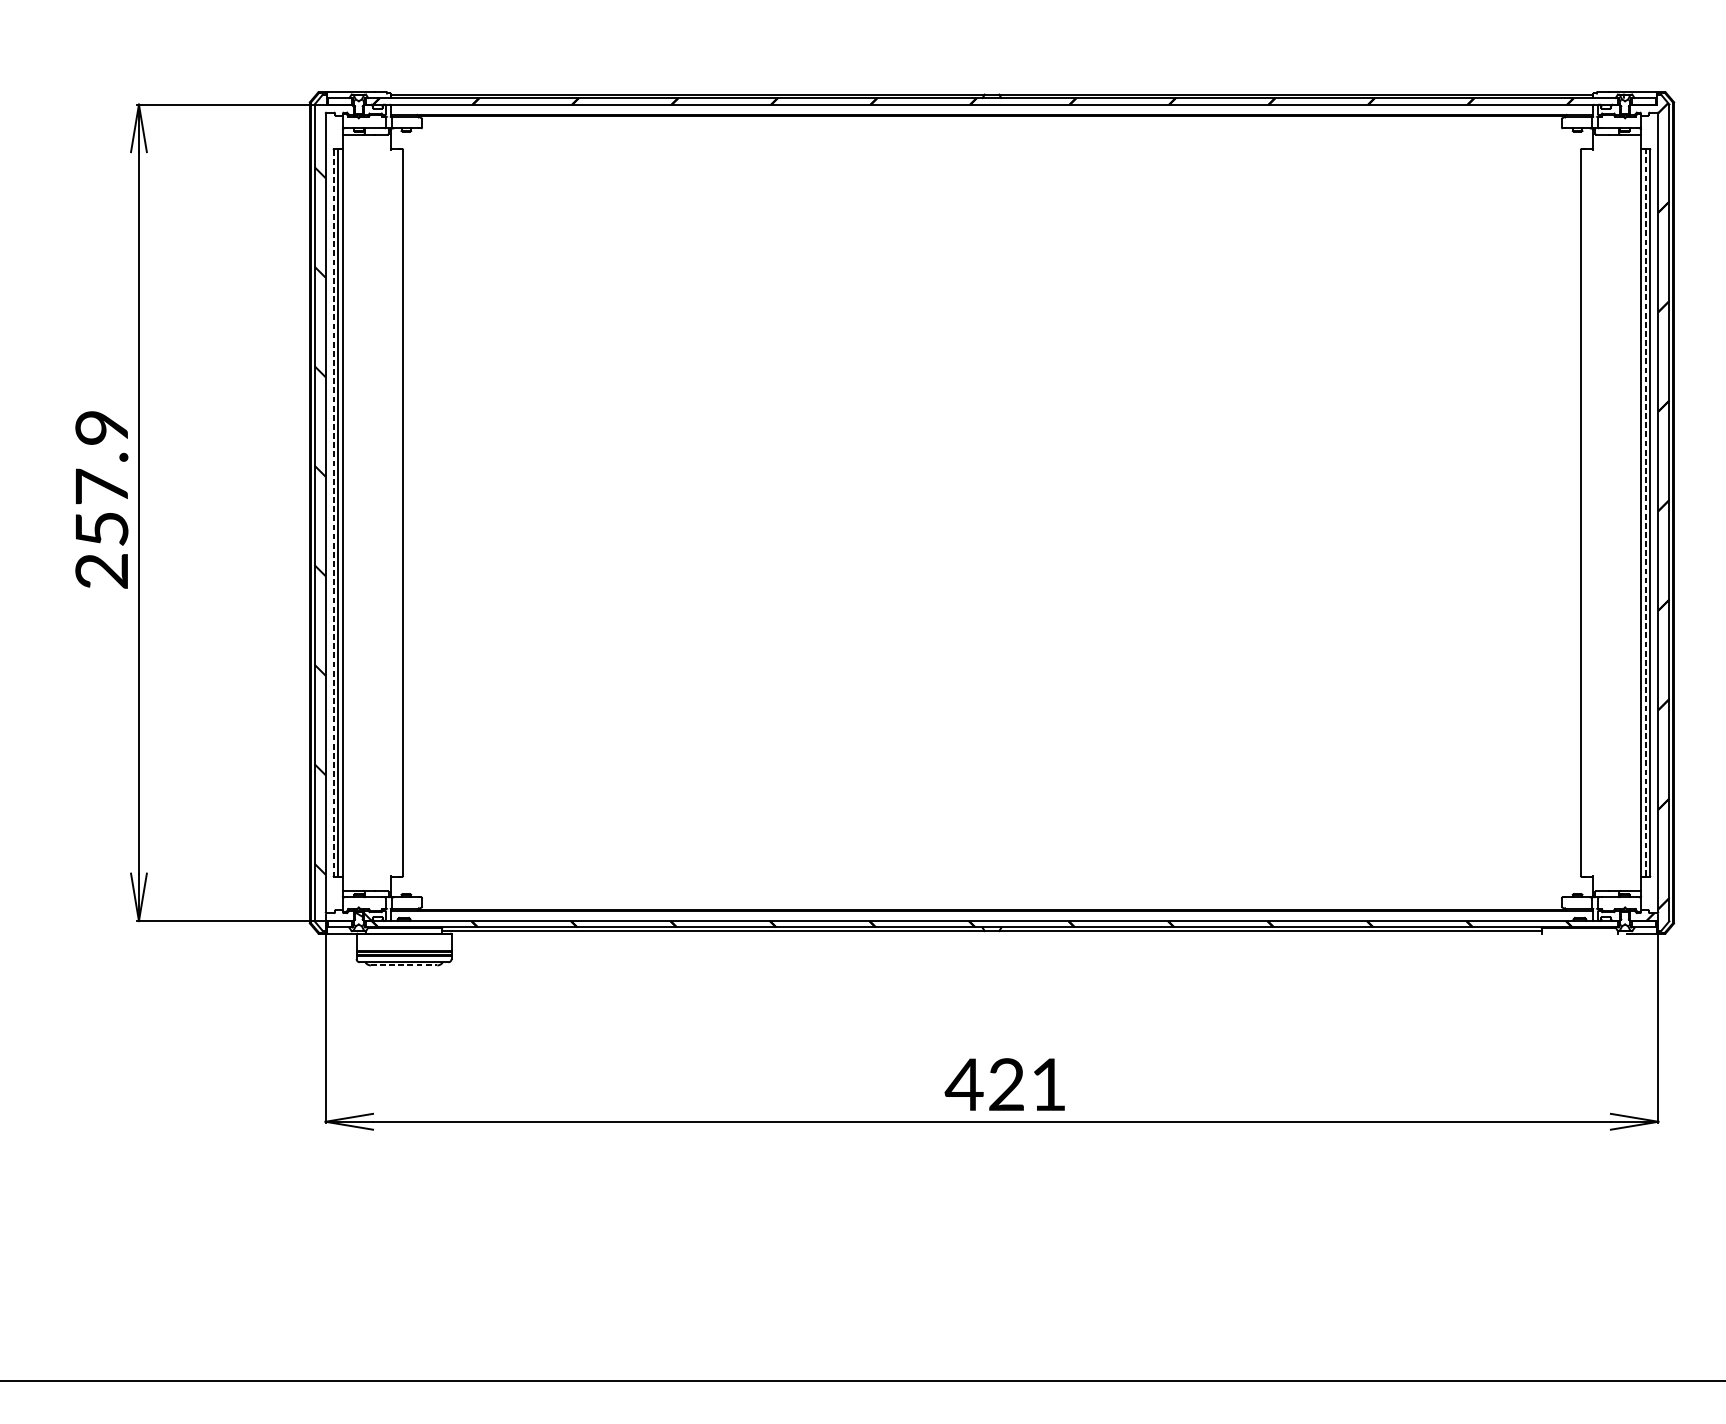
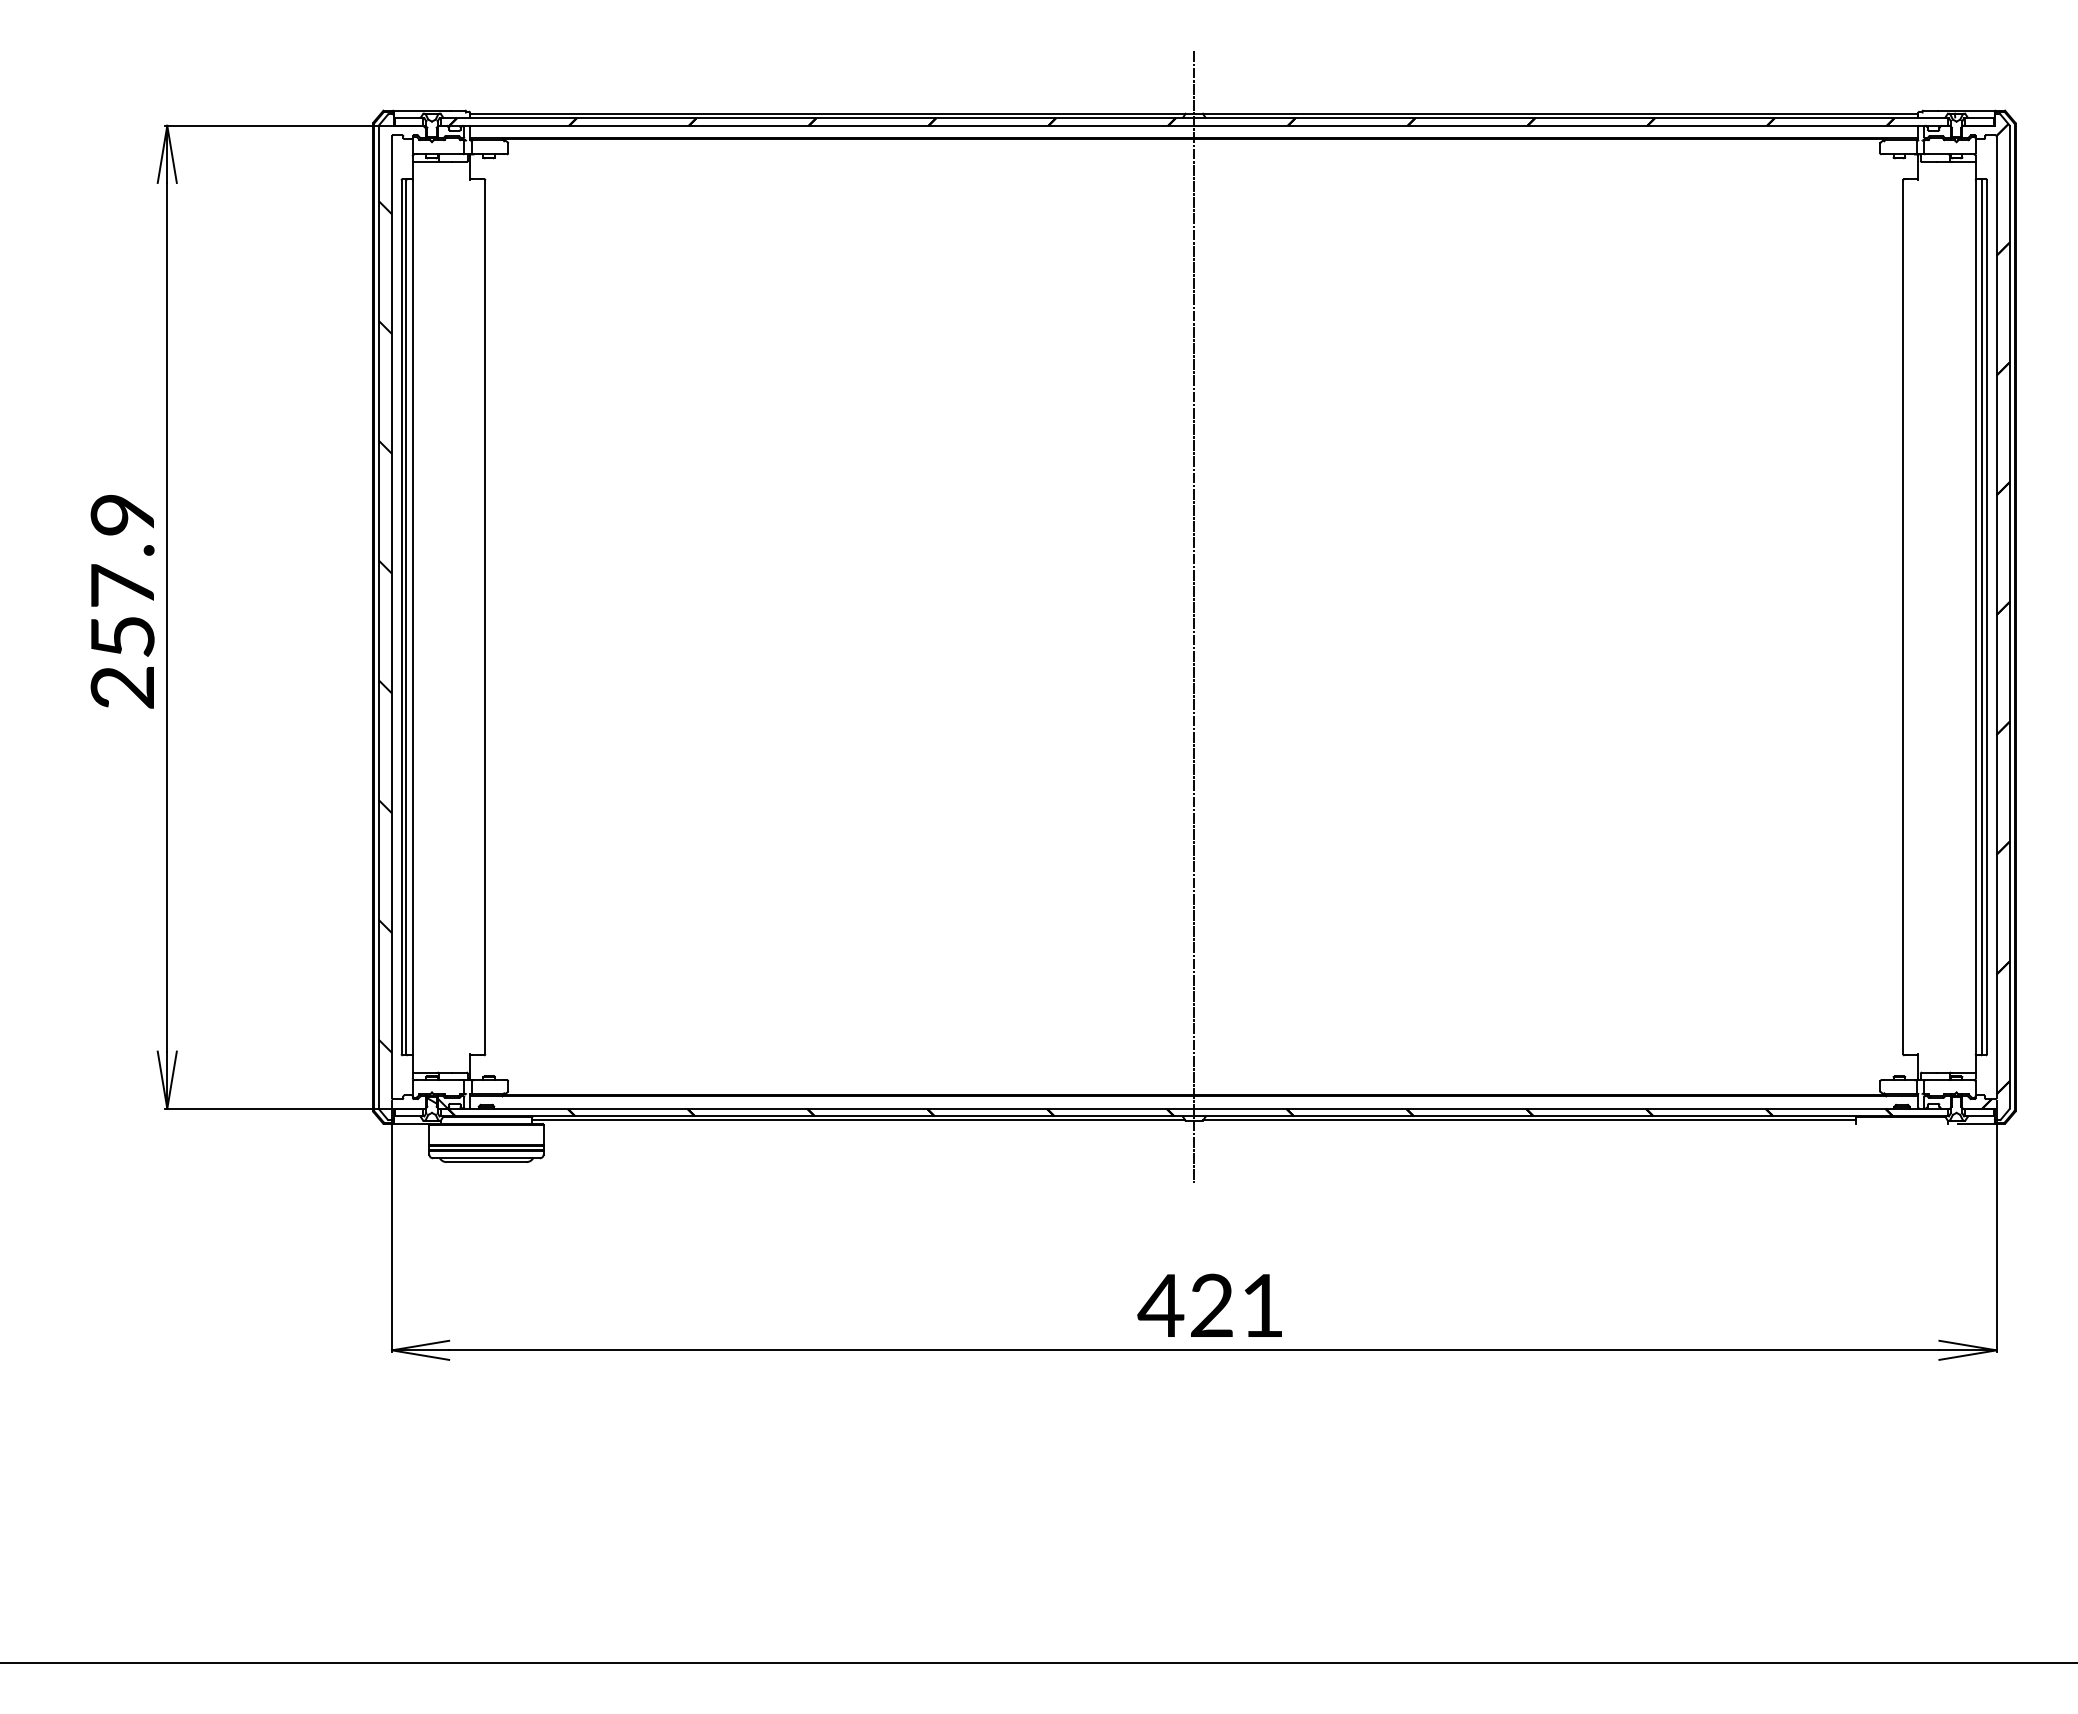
line: (333, 513) -> (401, 617), dashed -> solid
line: (992, 513) -> (1194, 617), added
line: (1646, 513) -> (1982, 617), dashed -> solid
line: (404, 965) -> (487, 1162), dashed -> solid

